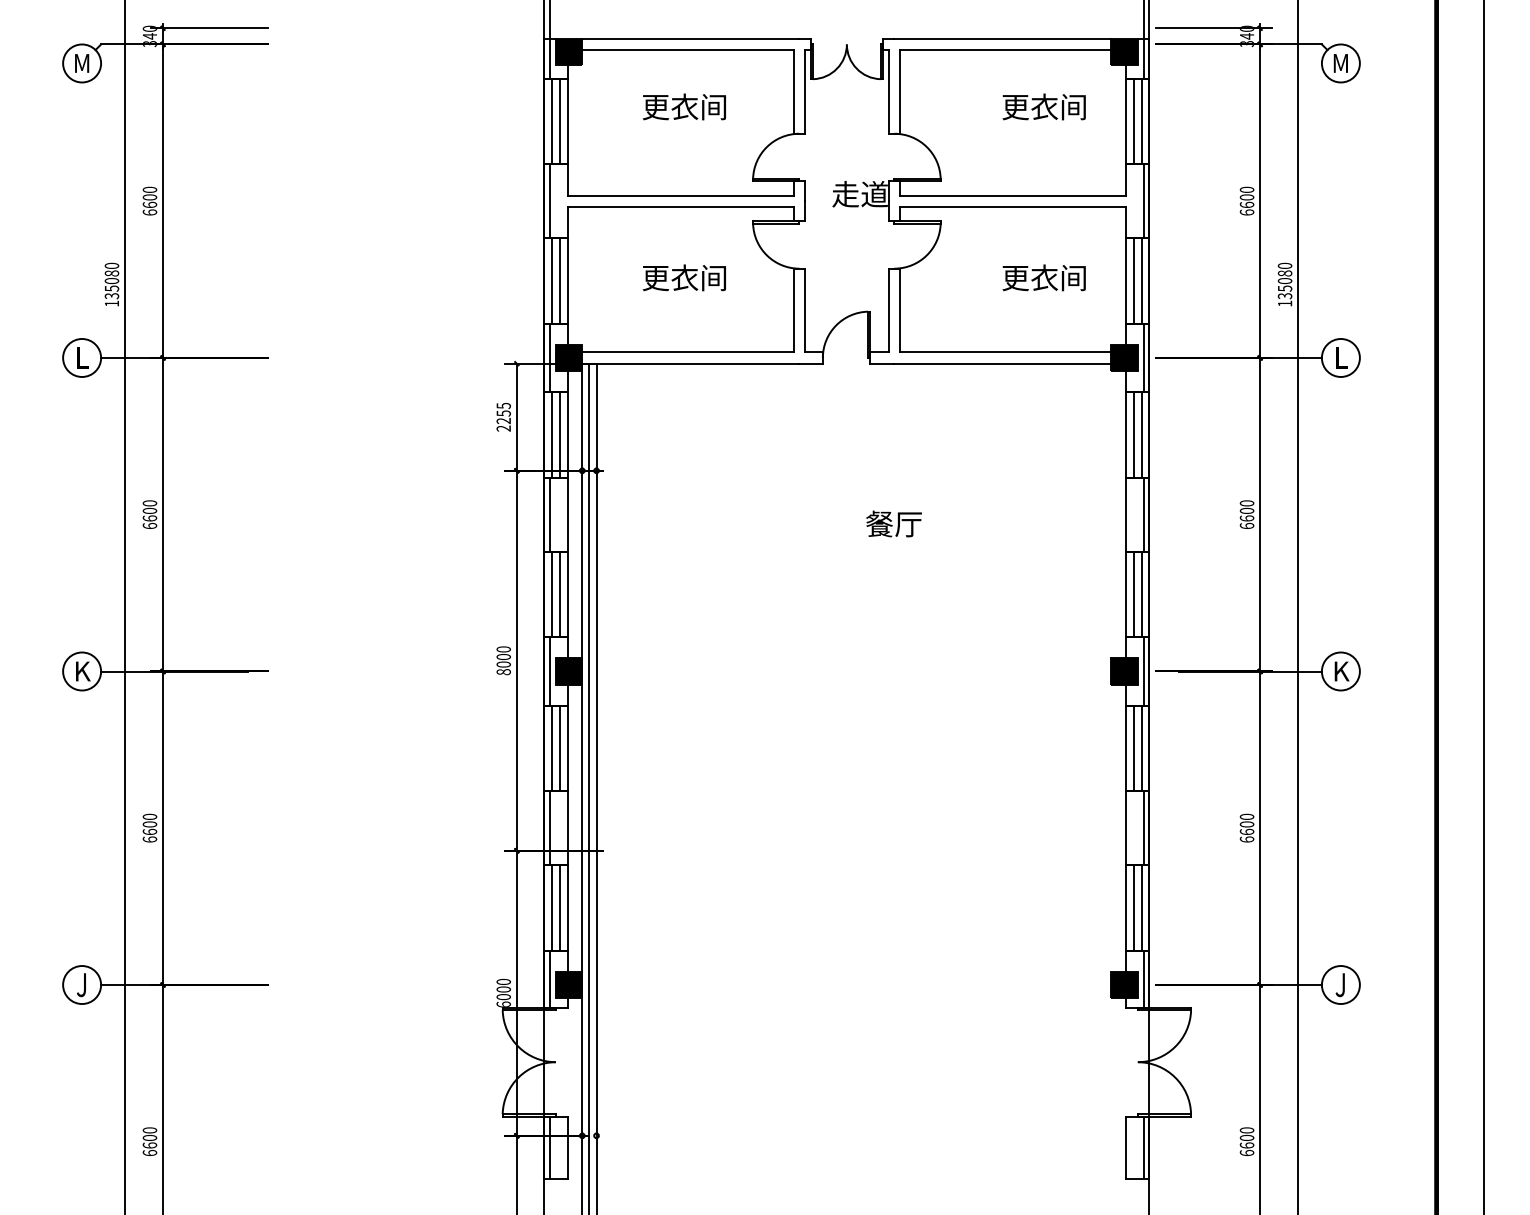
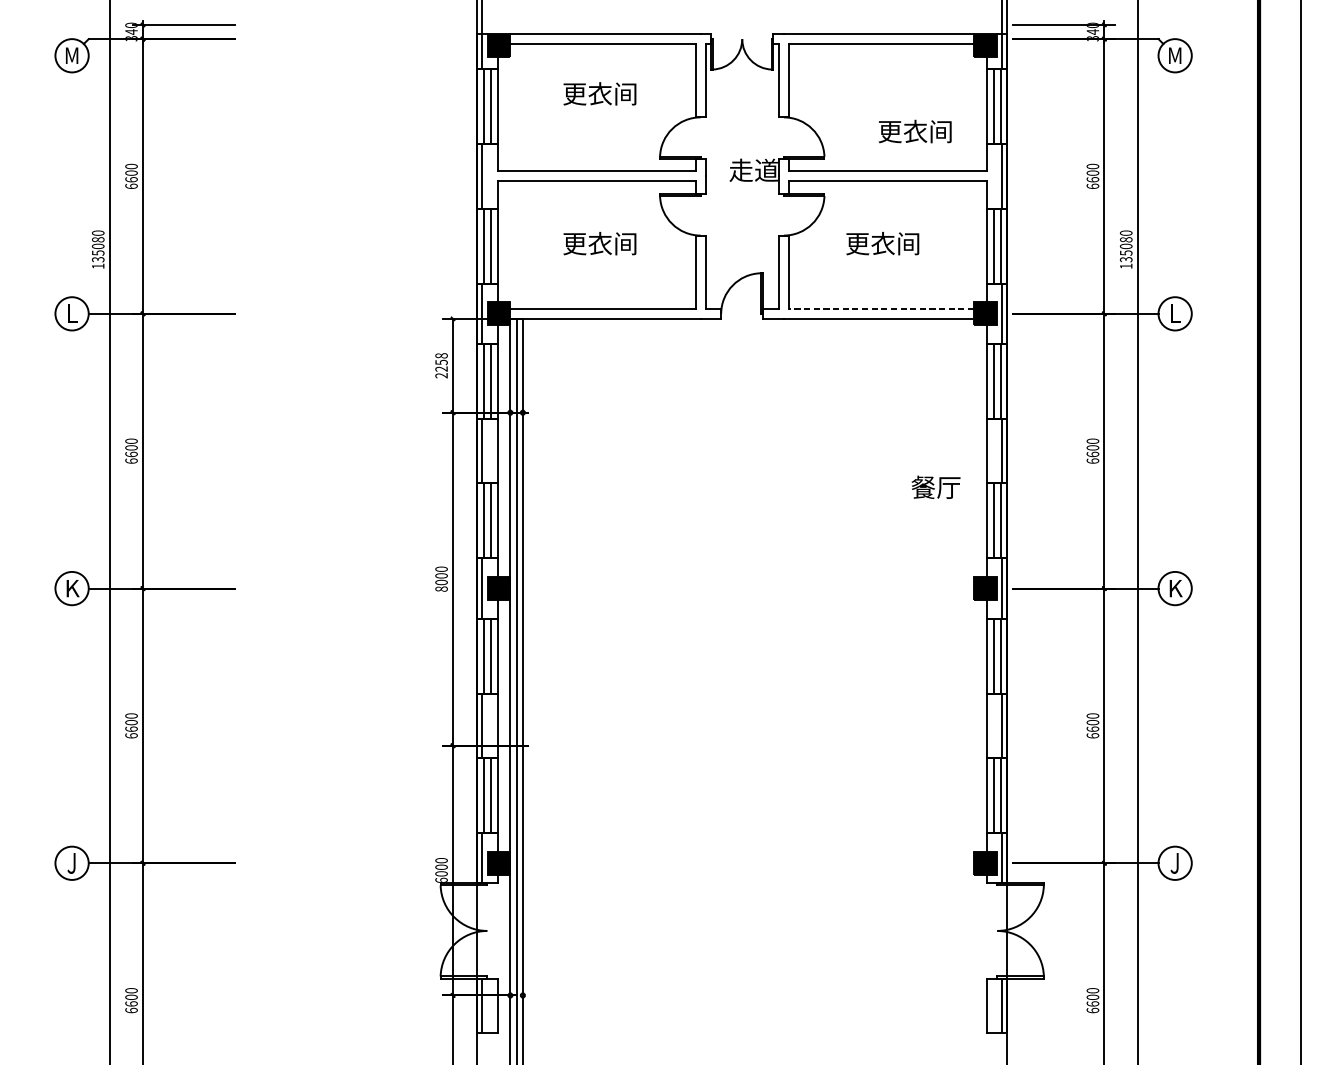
text: (1043, 106) -> (914, 131), moved
text: (1043, 277) -> (882, 243), moved
line: (1005, 352) -> (881, 309), solid -> dashed
text: (503, 405) -> (441, 355), 2255 -> 2258
text: (893, 523) -> (935, 486), moved

